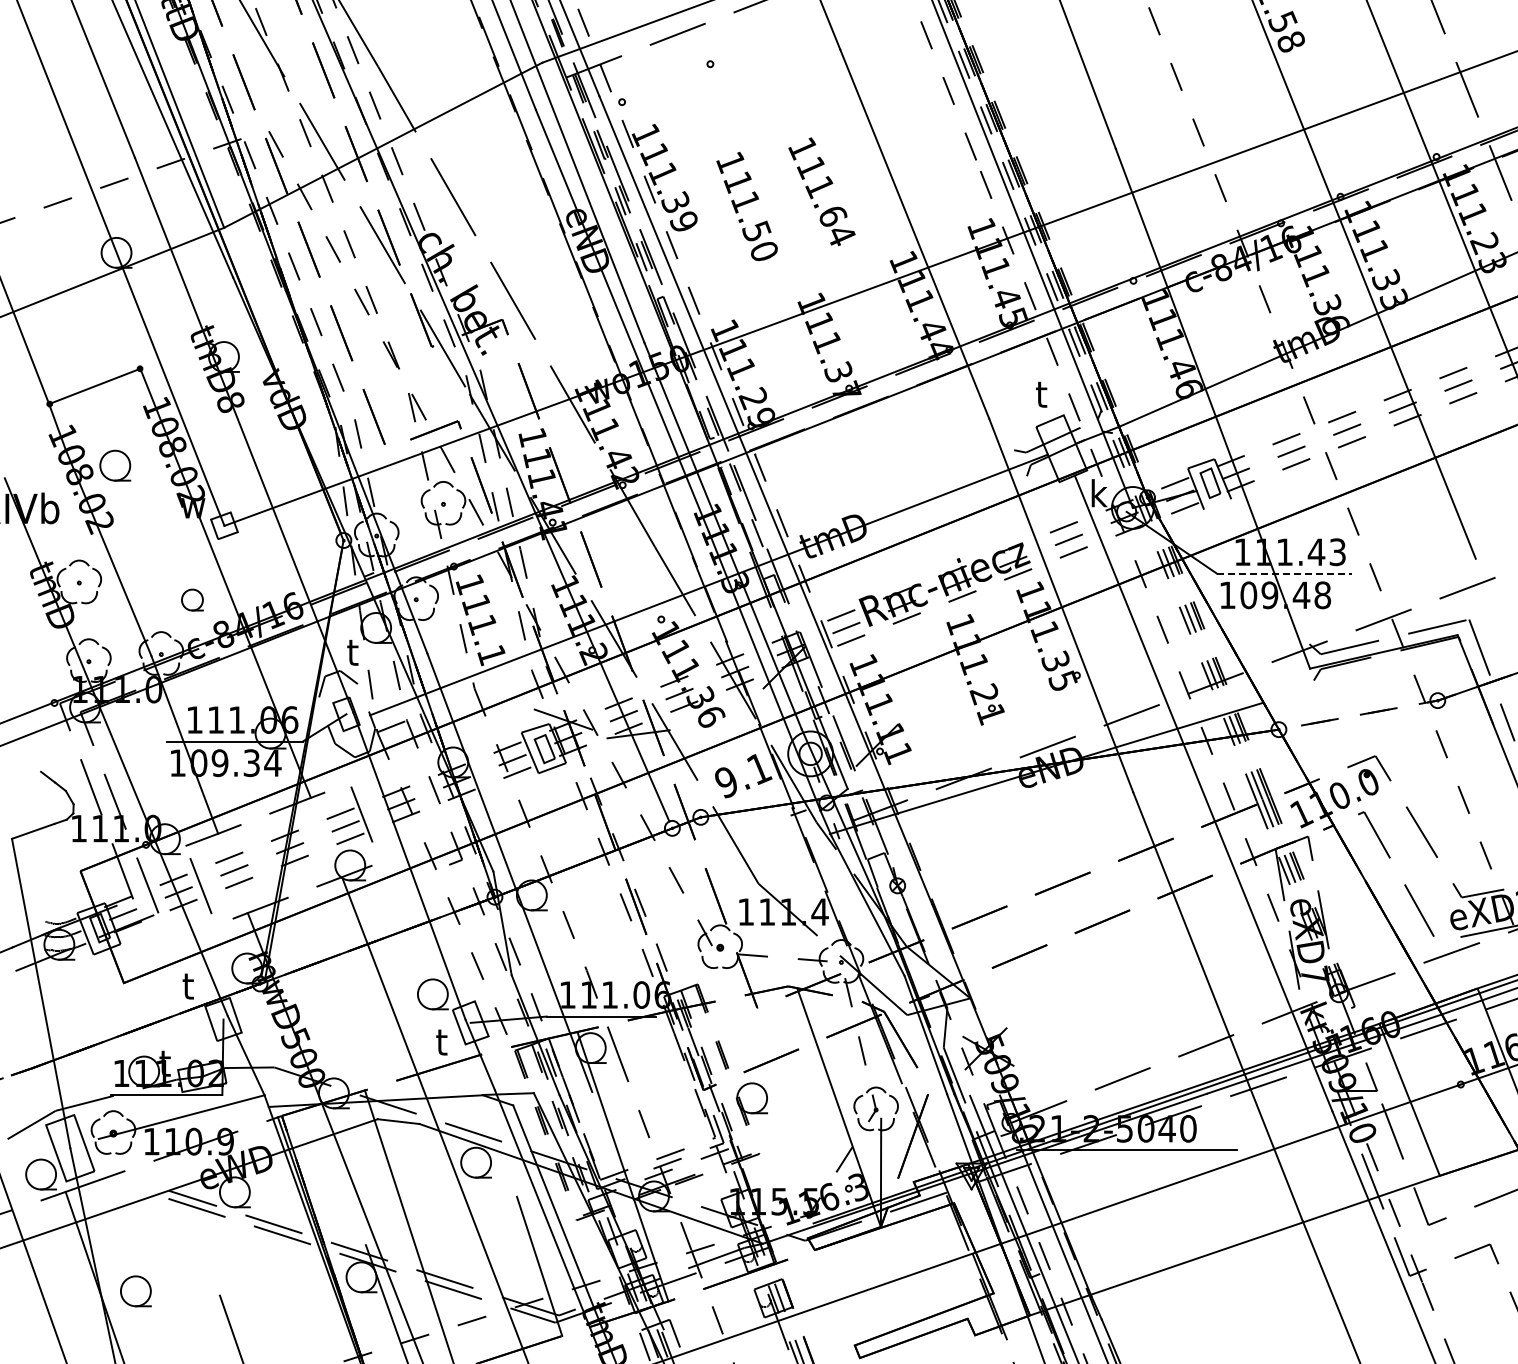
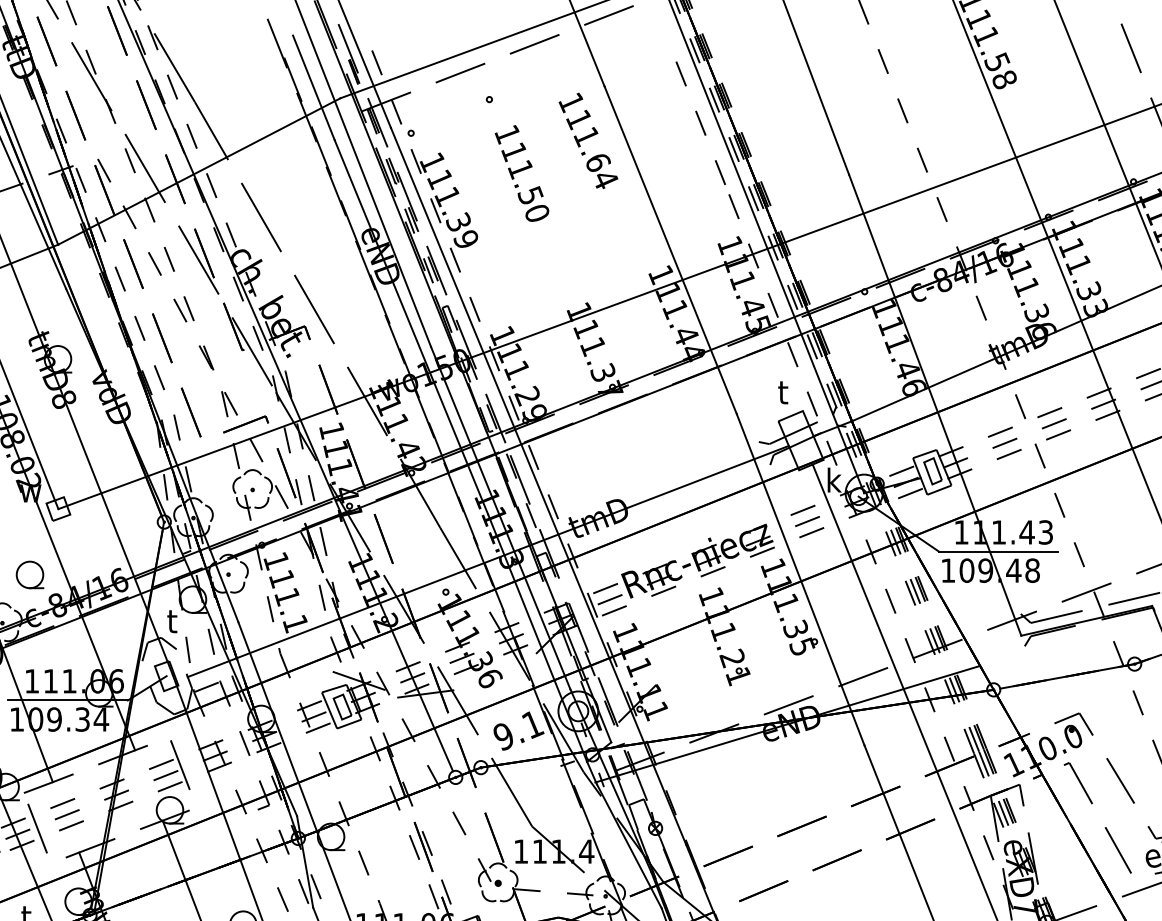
text: (821, 191) -> (587, 140), moved
text: (746, 206) -> (521, 173), moved
line: (1217, 504) -> (939, 490), added
line: (1284, 573) -> (998, 551), dashed -> solid
part: (192, 599) -> (30, 574), size x1.43
line: (1358, 714) -> (1064, 676), added

